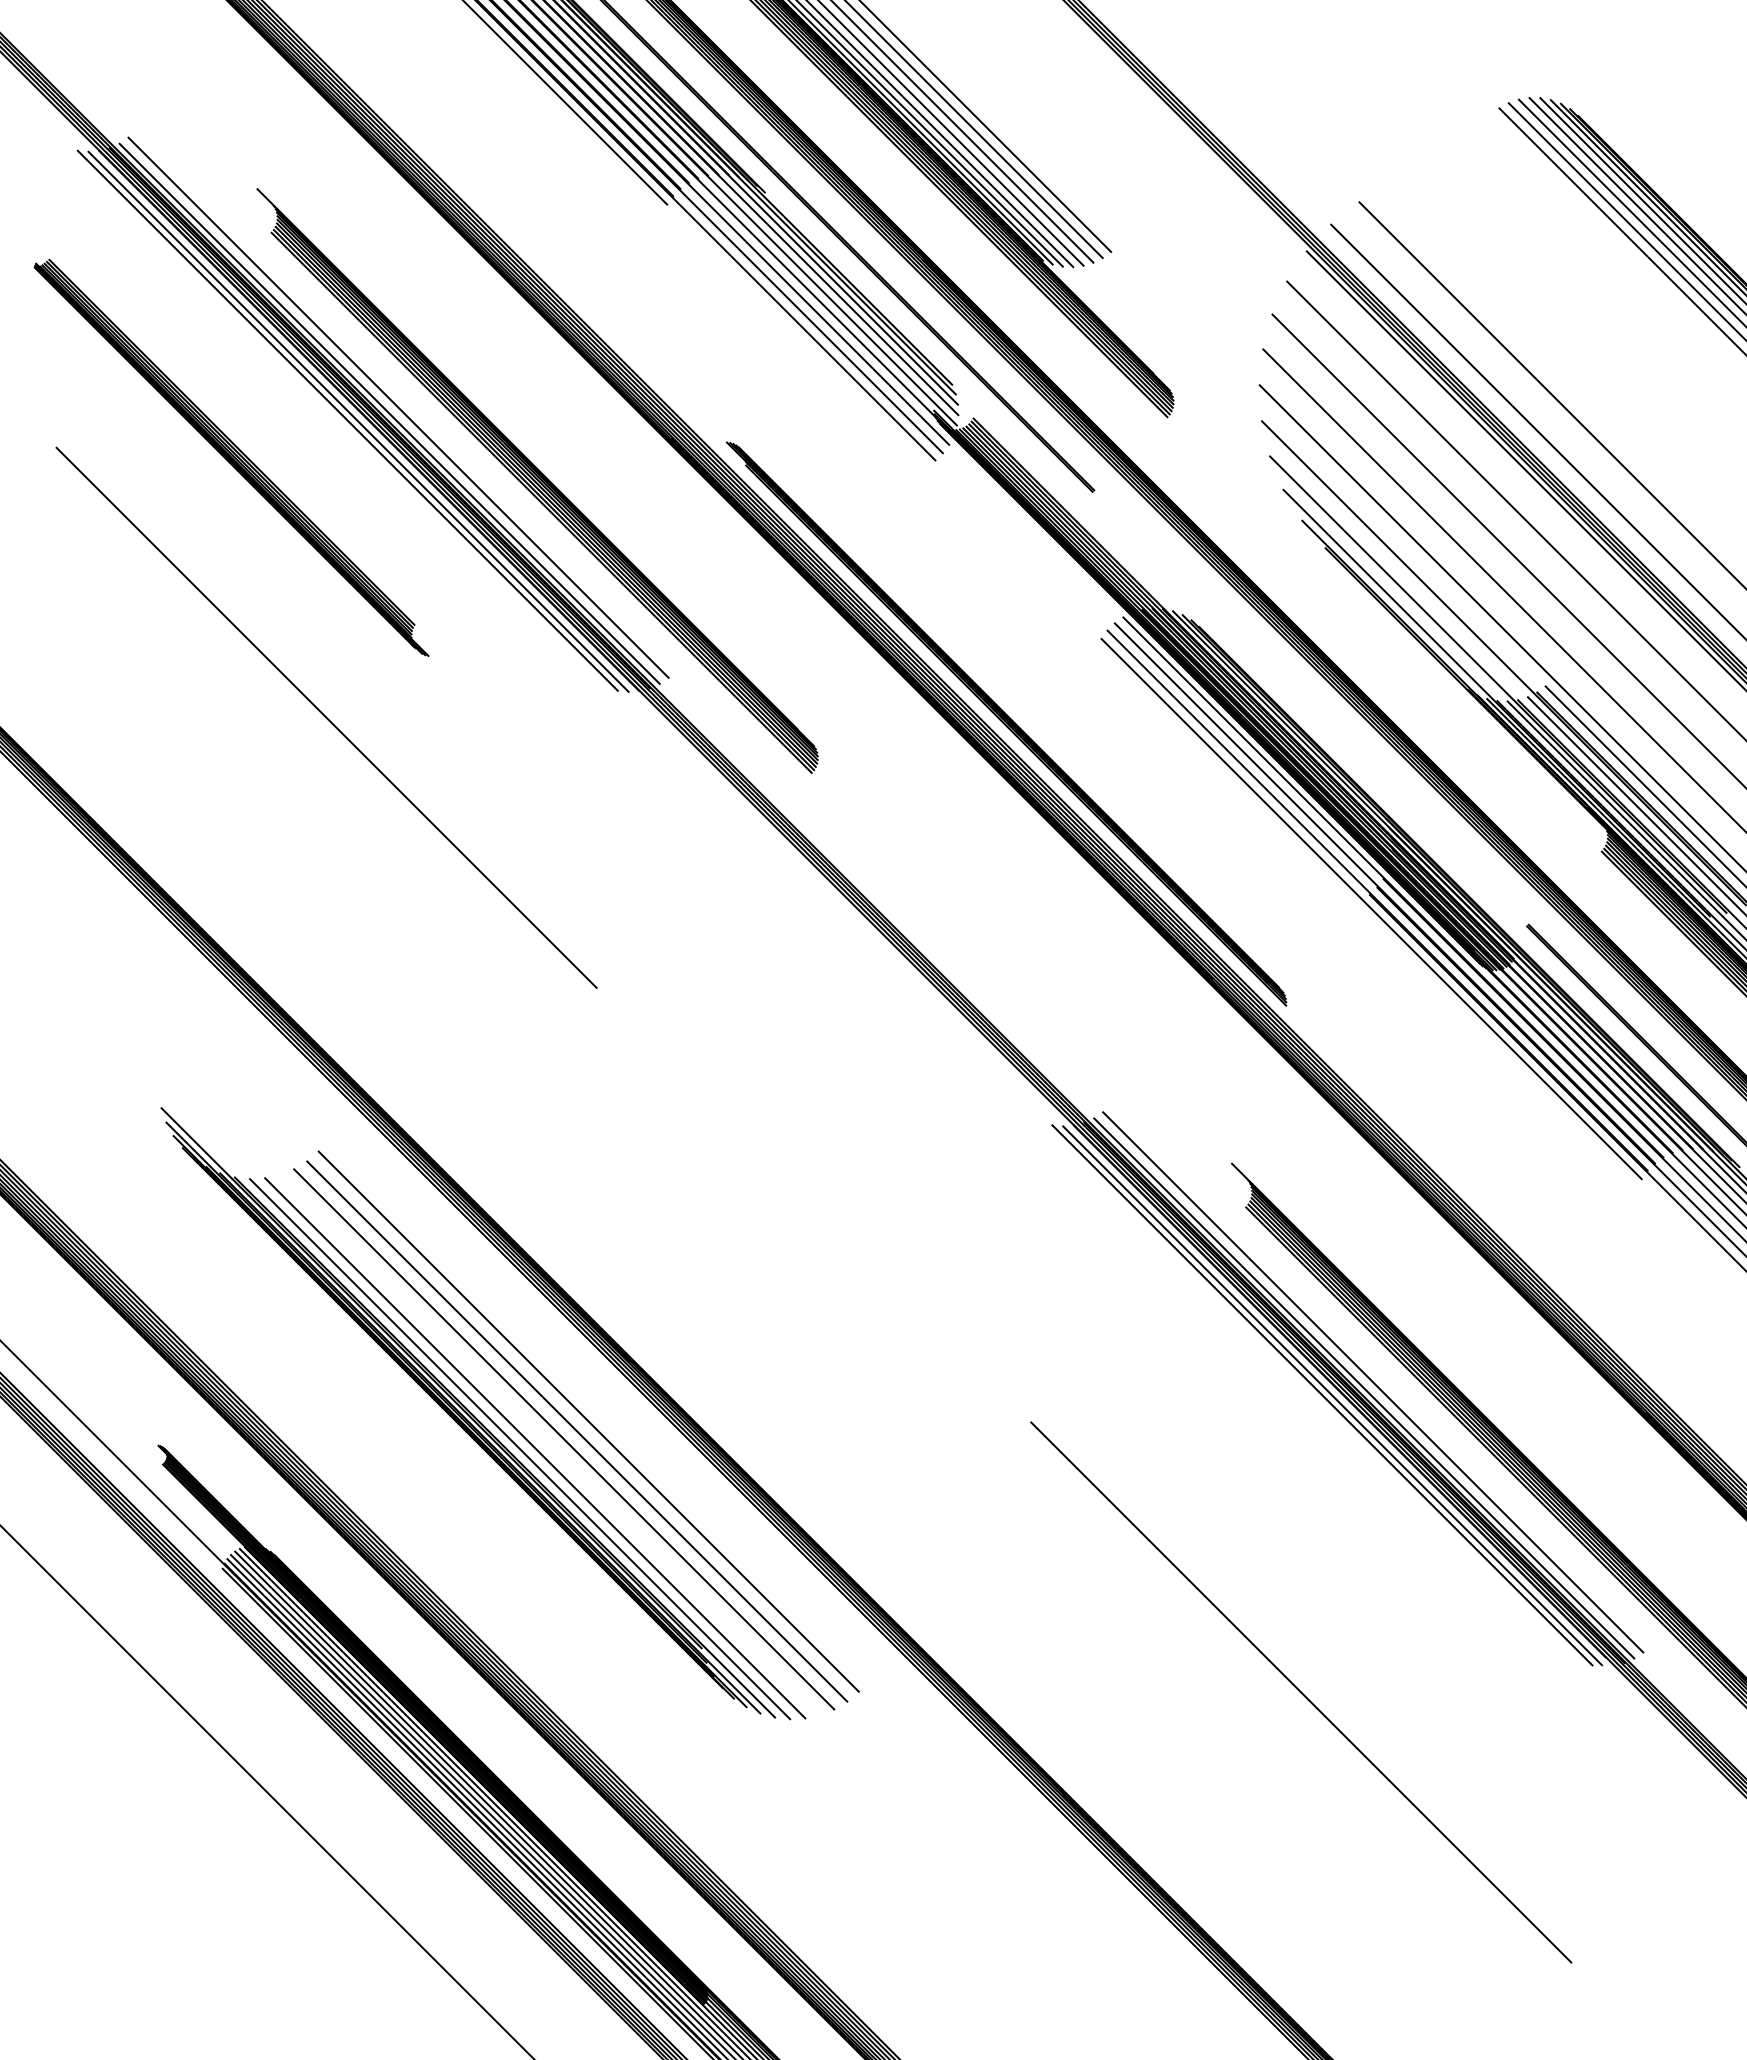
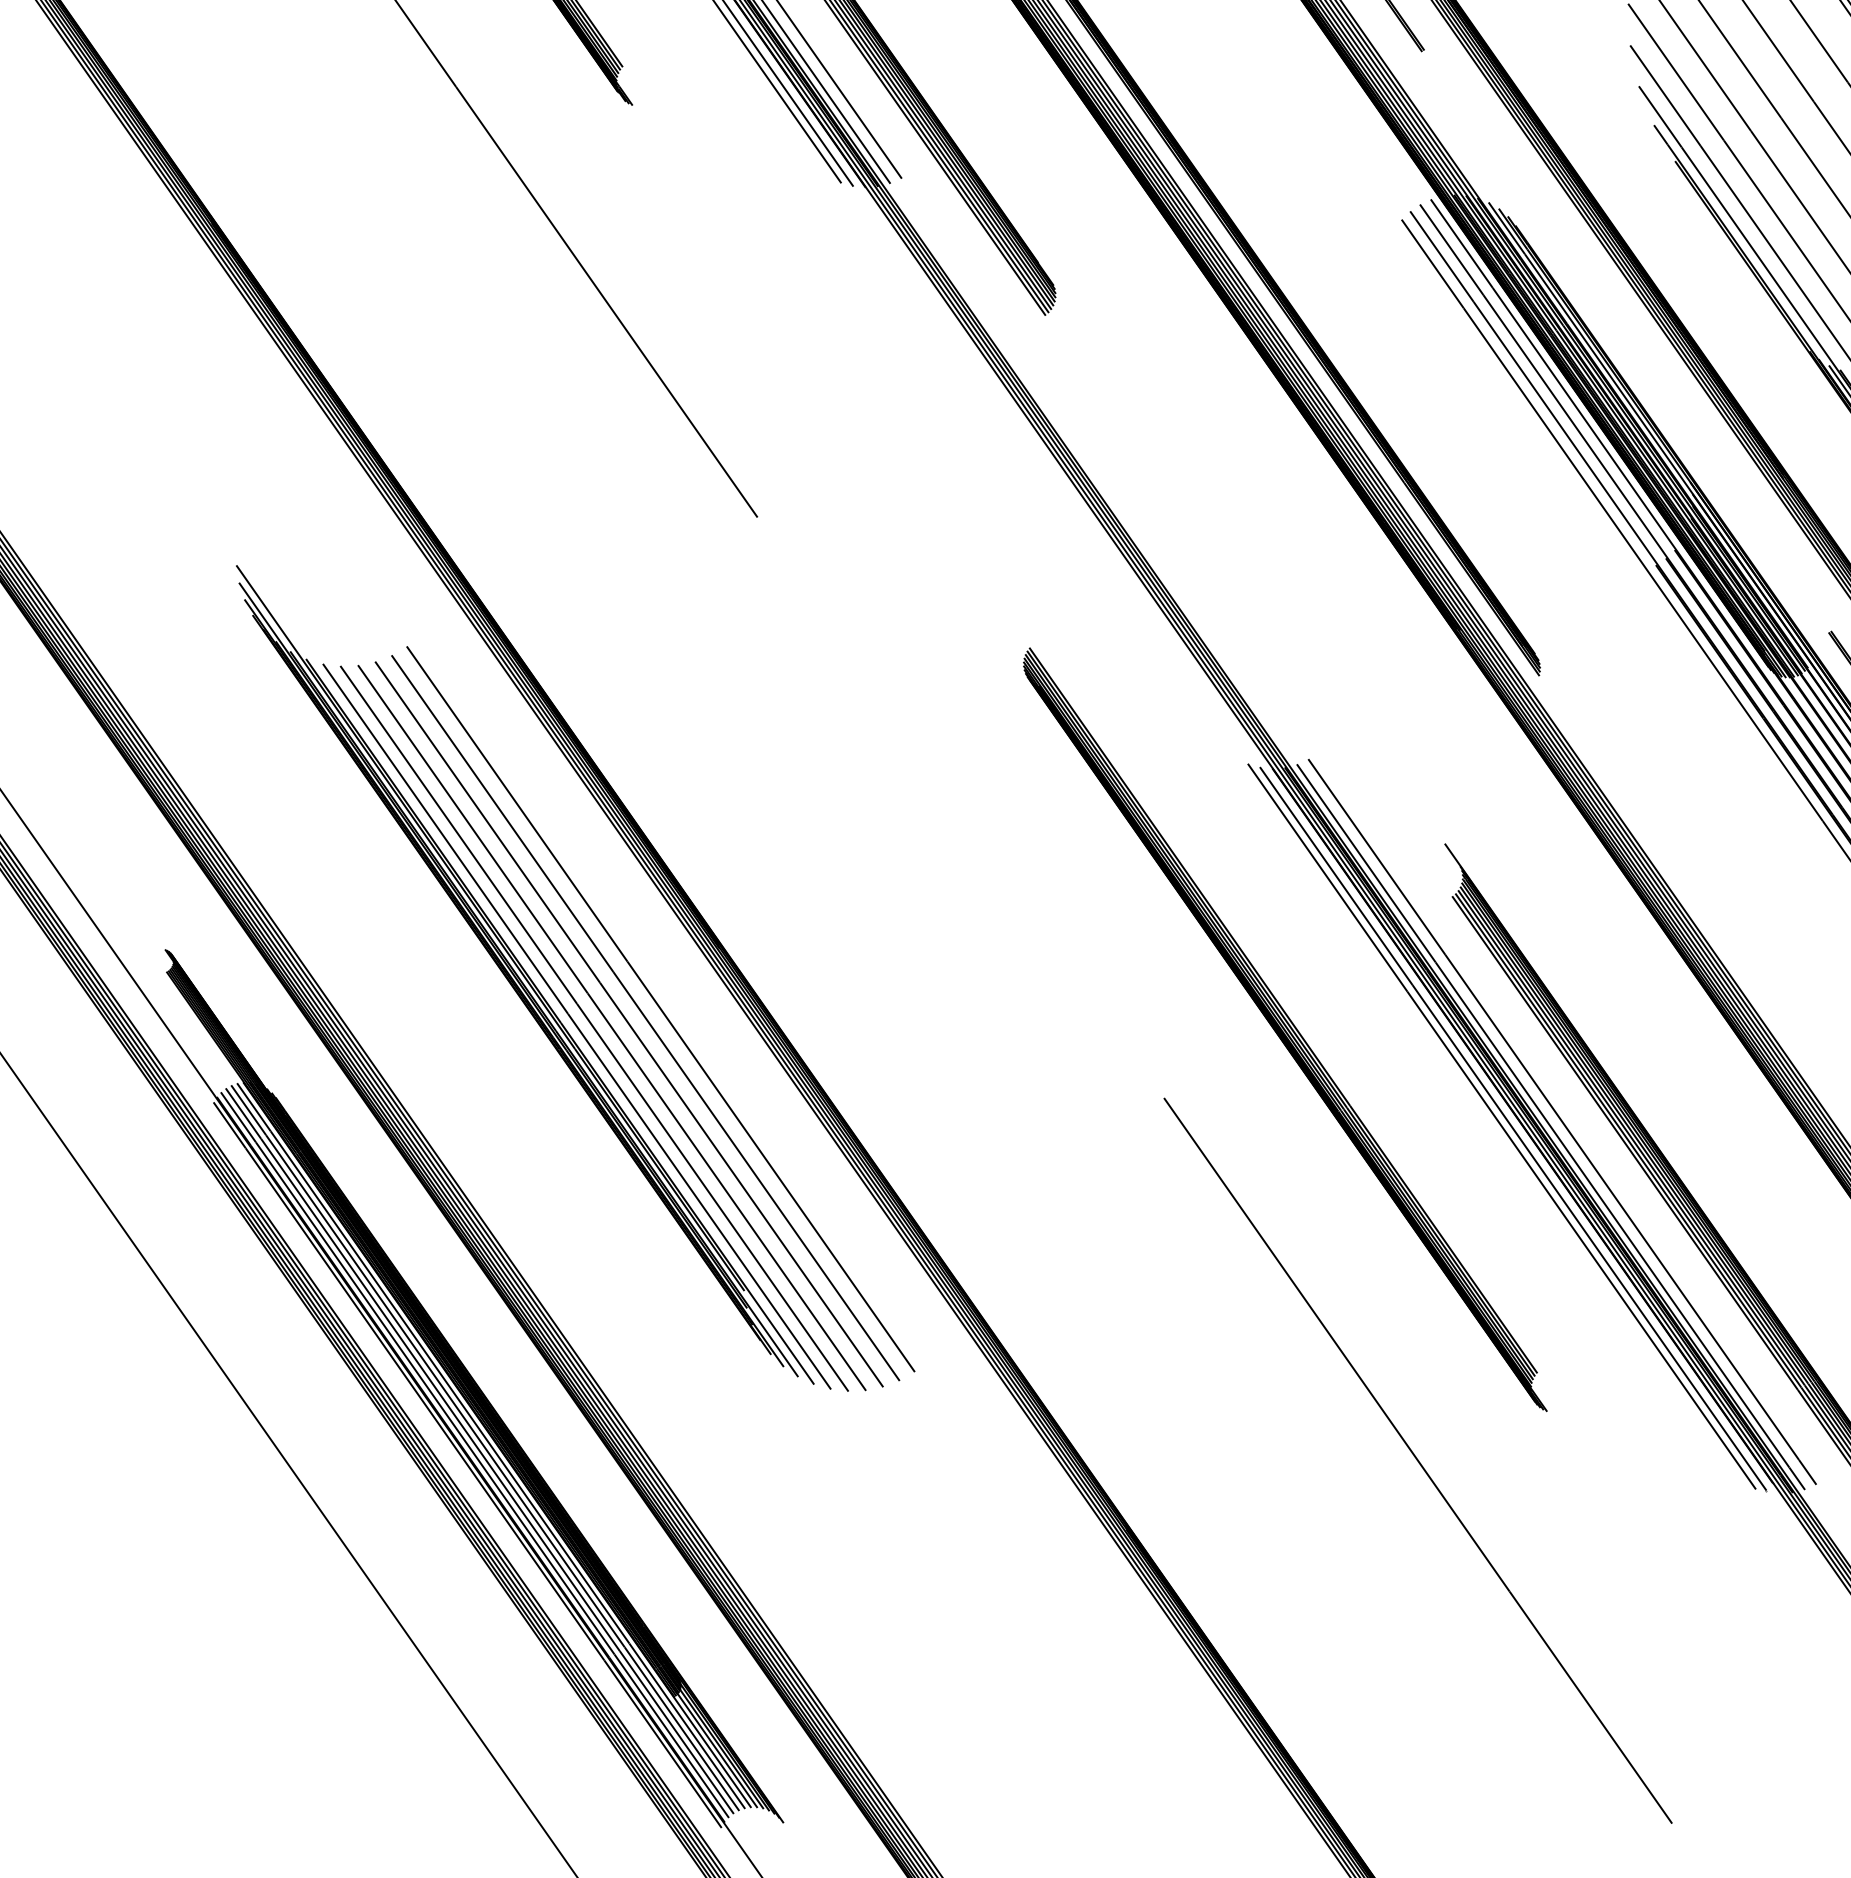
part: (1124, 1344) -> (1286, 1028), added
line: (550, 1445) -> (612, 1028), added

